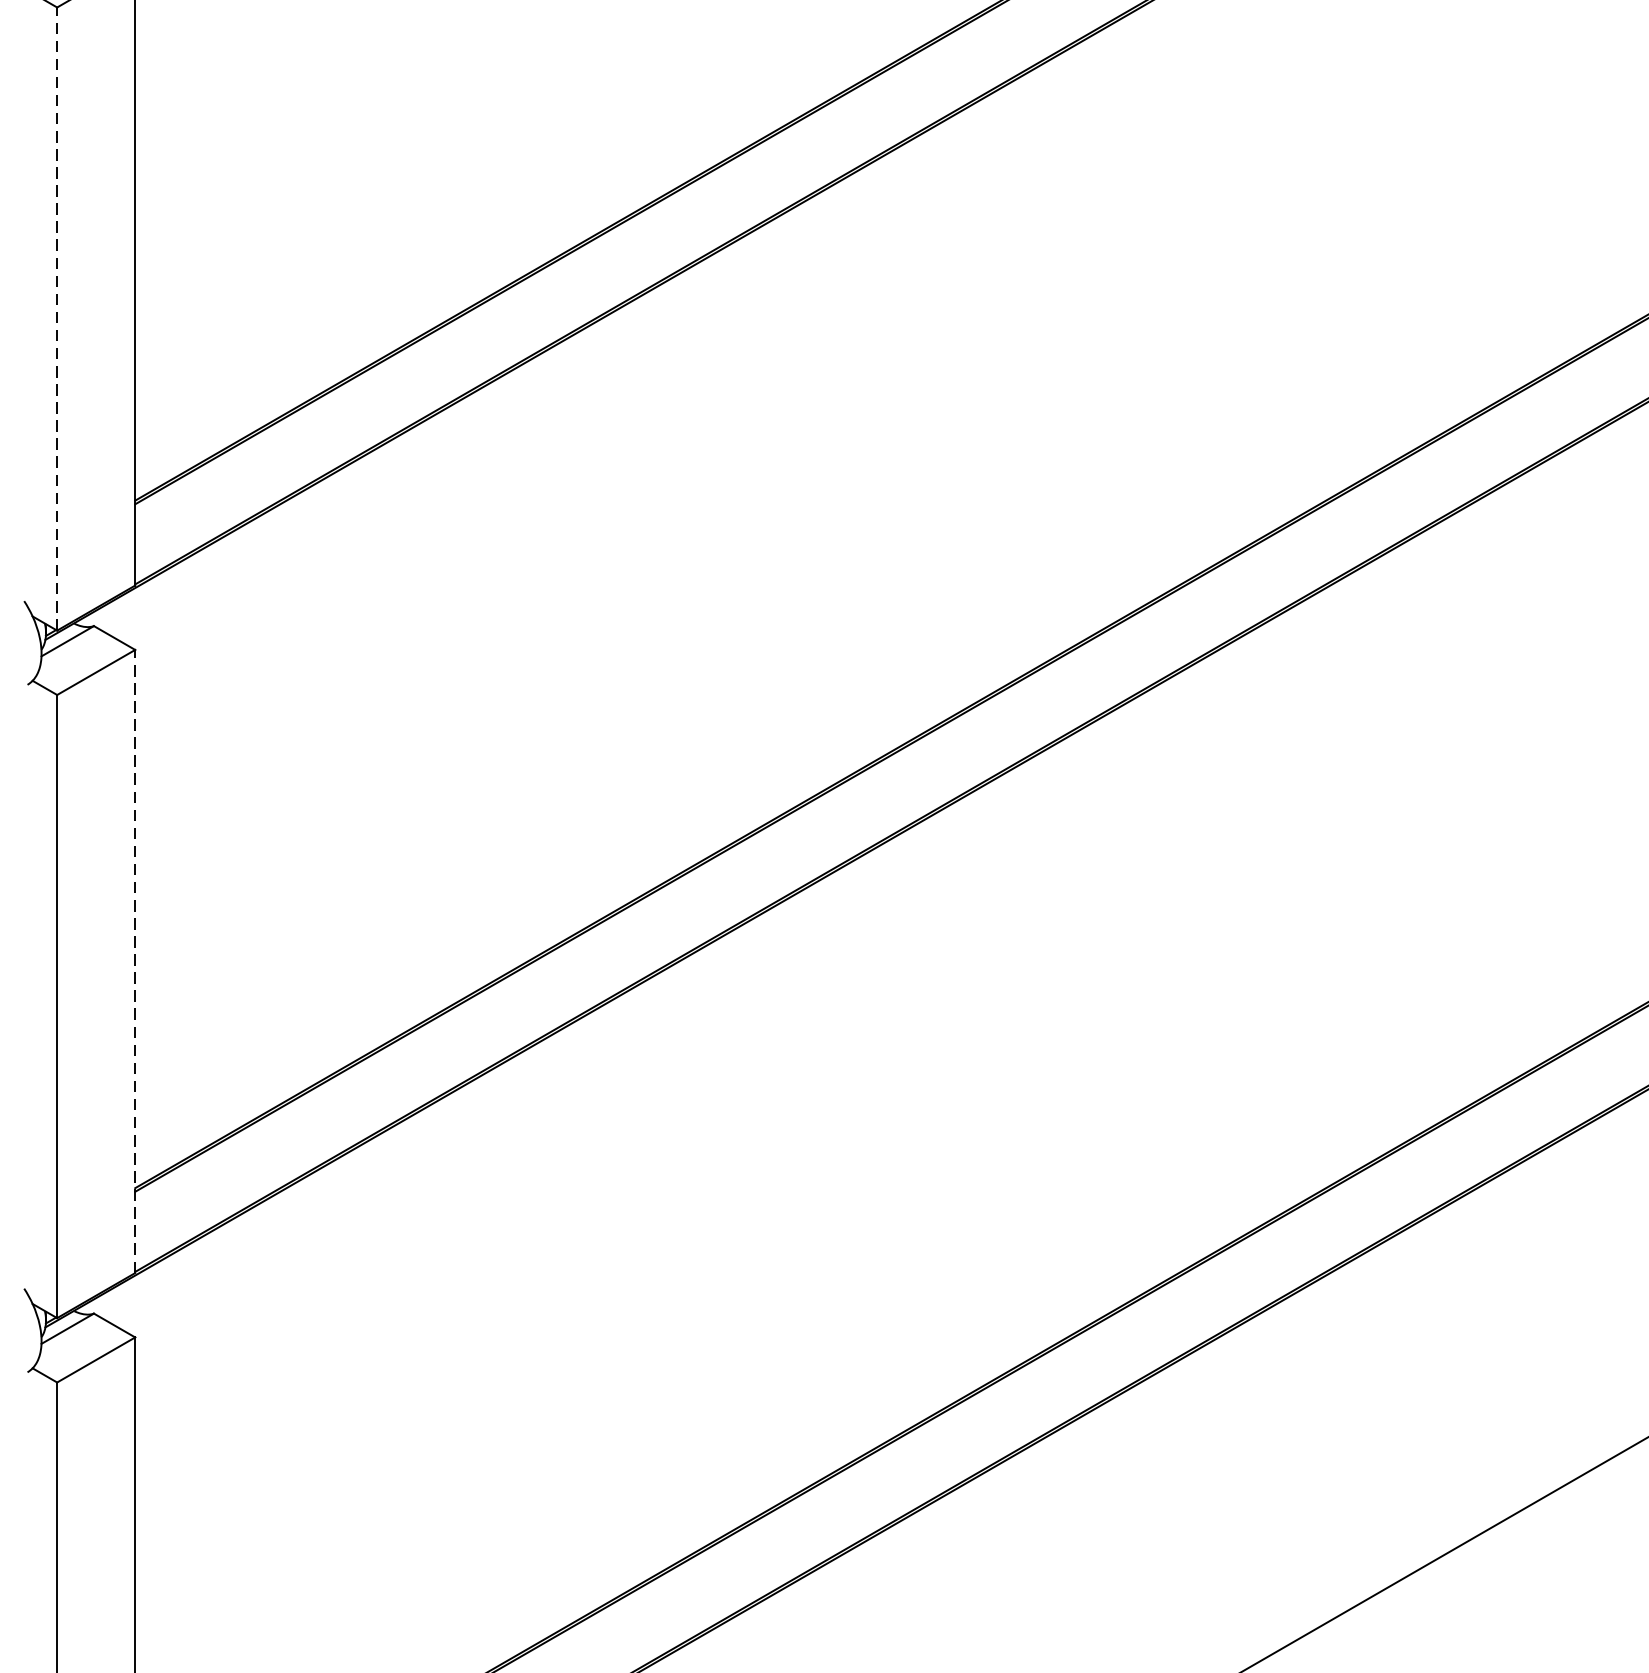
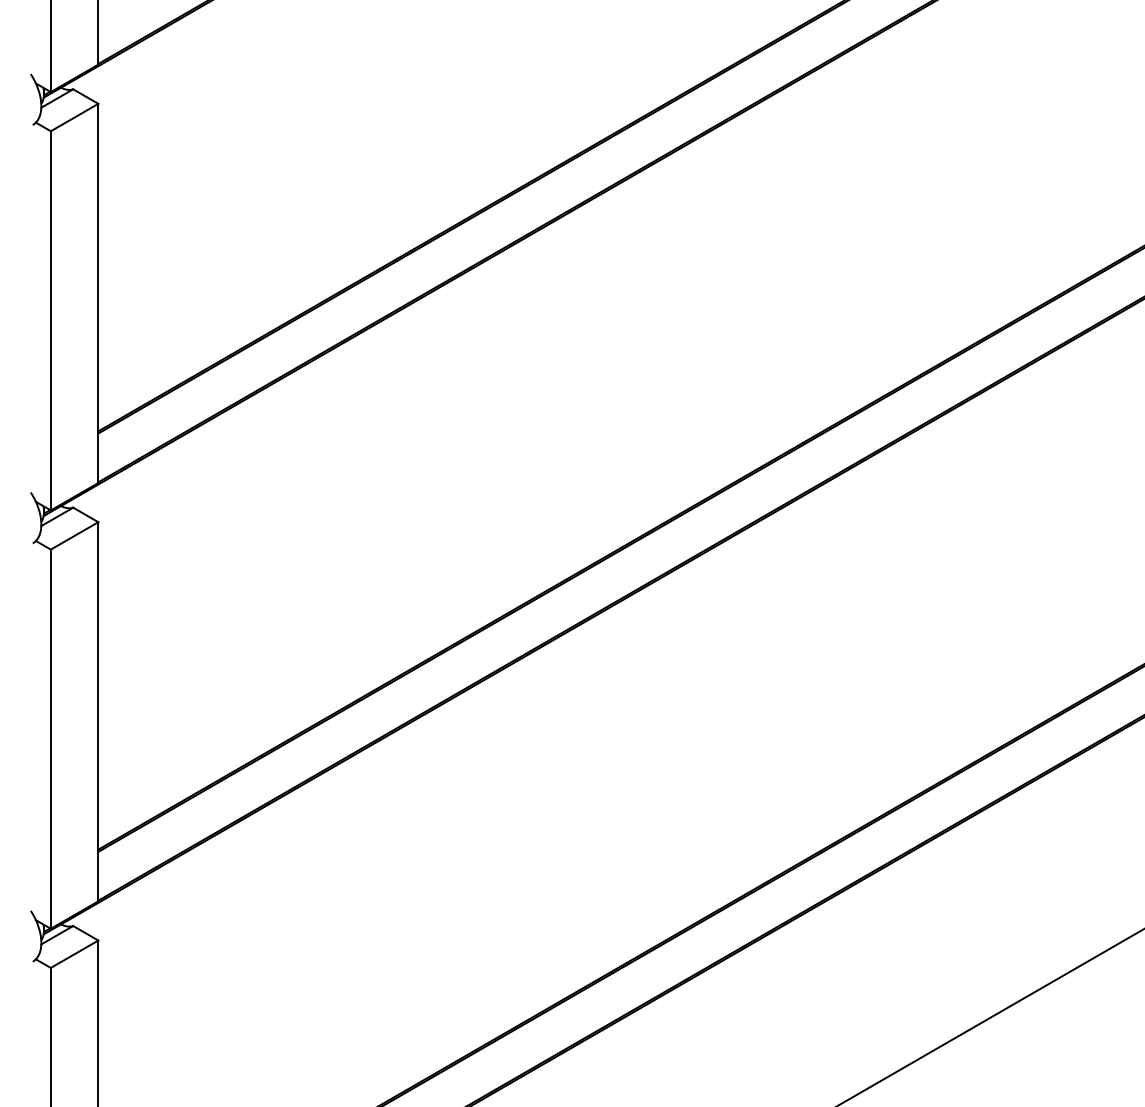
line: (56, 318) -> (50, 320), dashed -> solid
line: (135, 961) -> (98, 711), dashed -> solid

